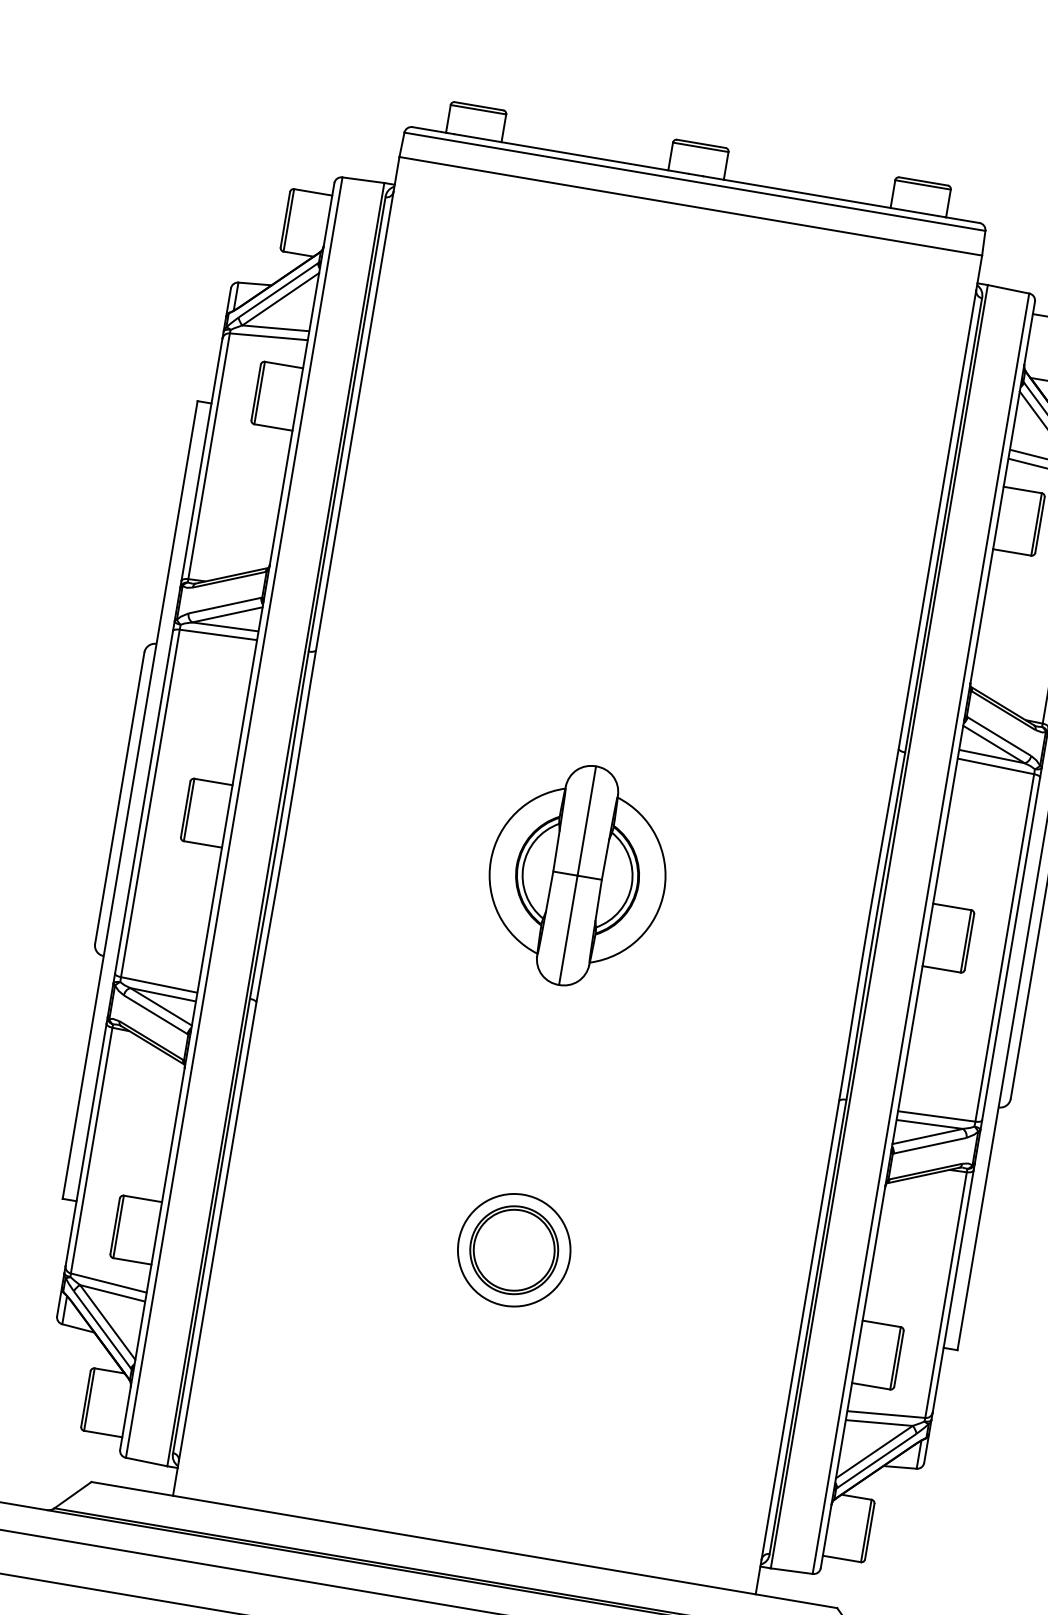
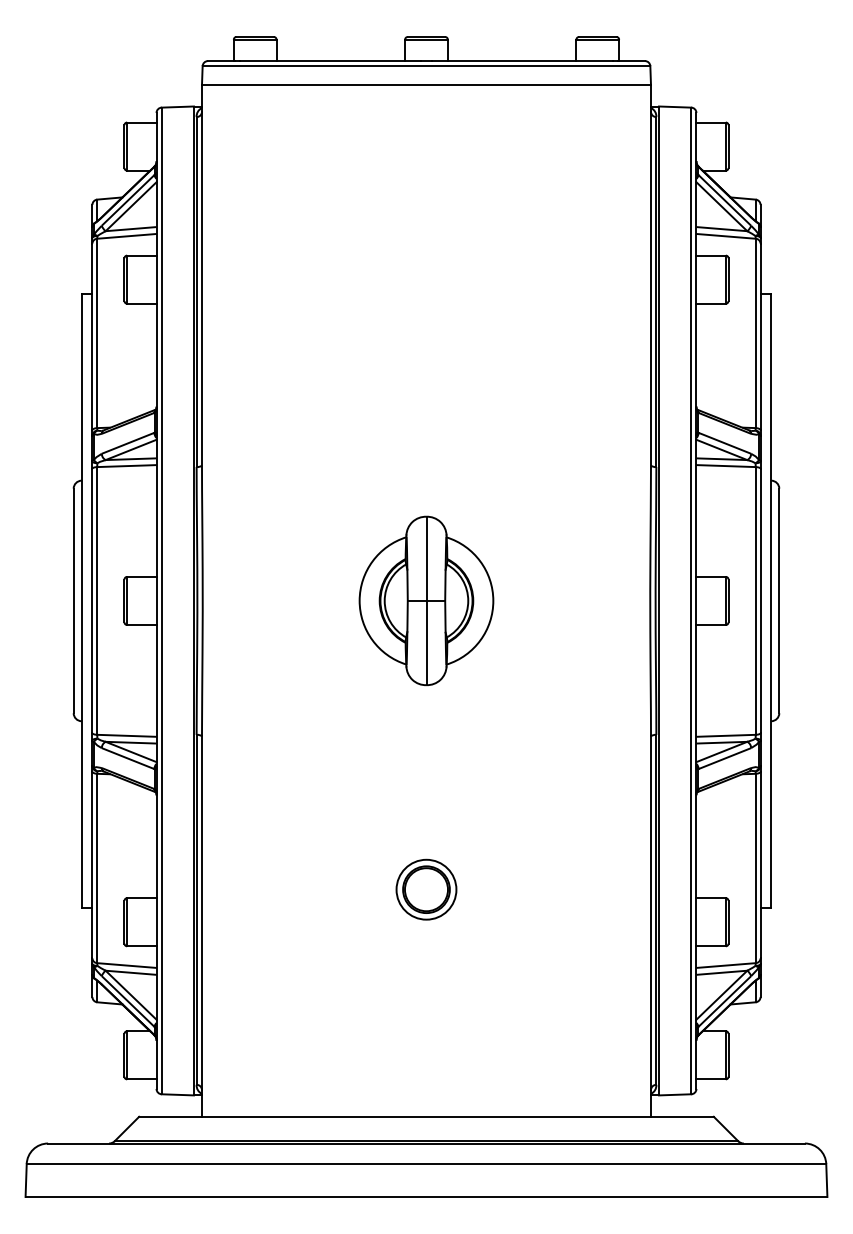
part: (514, 1250) -> (426, 889), size x0.7

